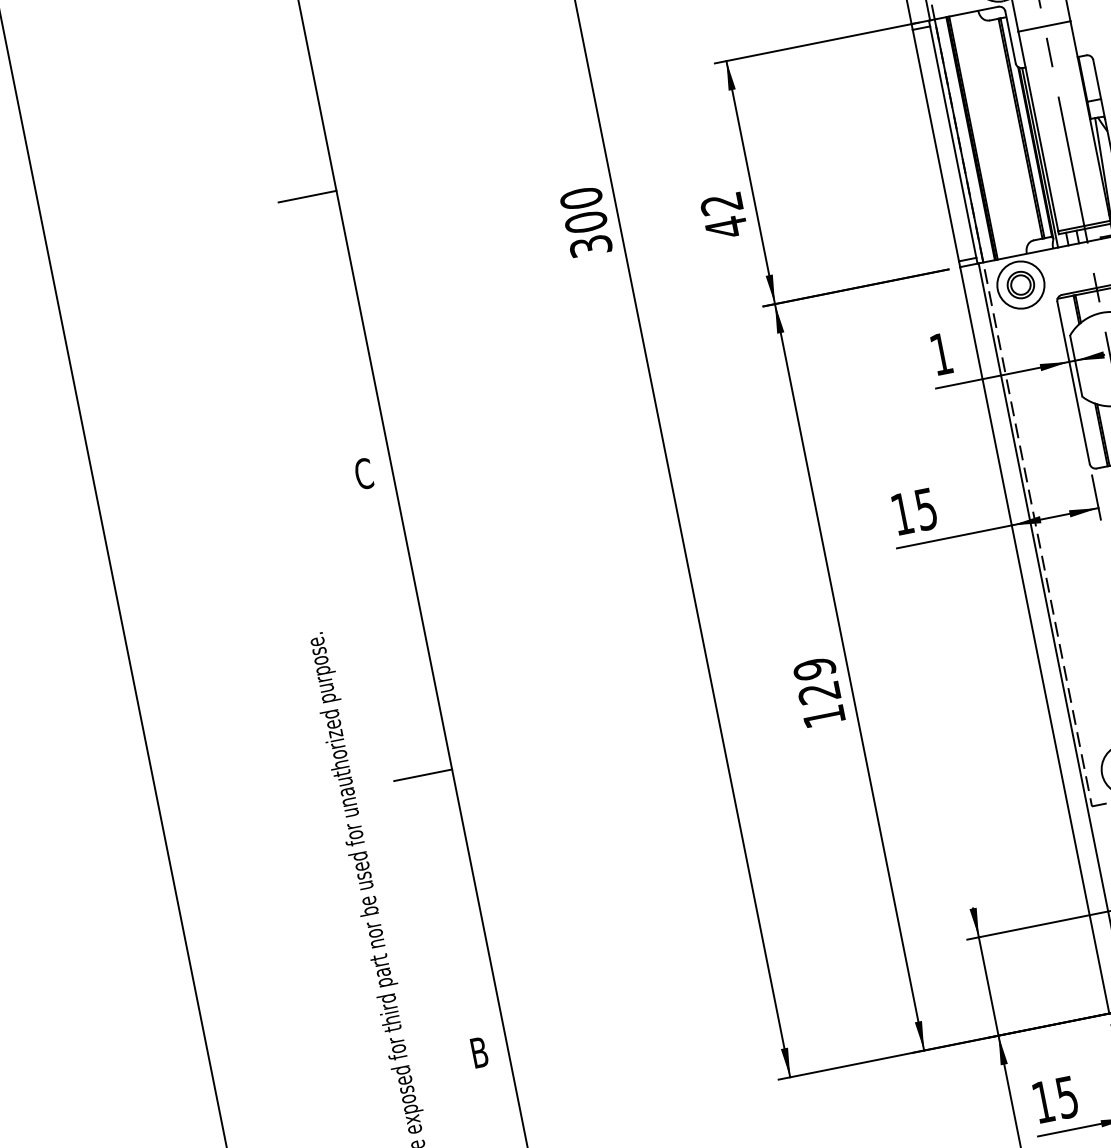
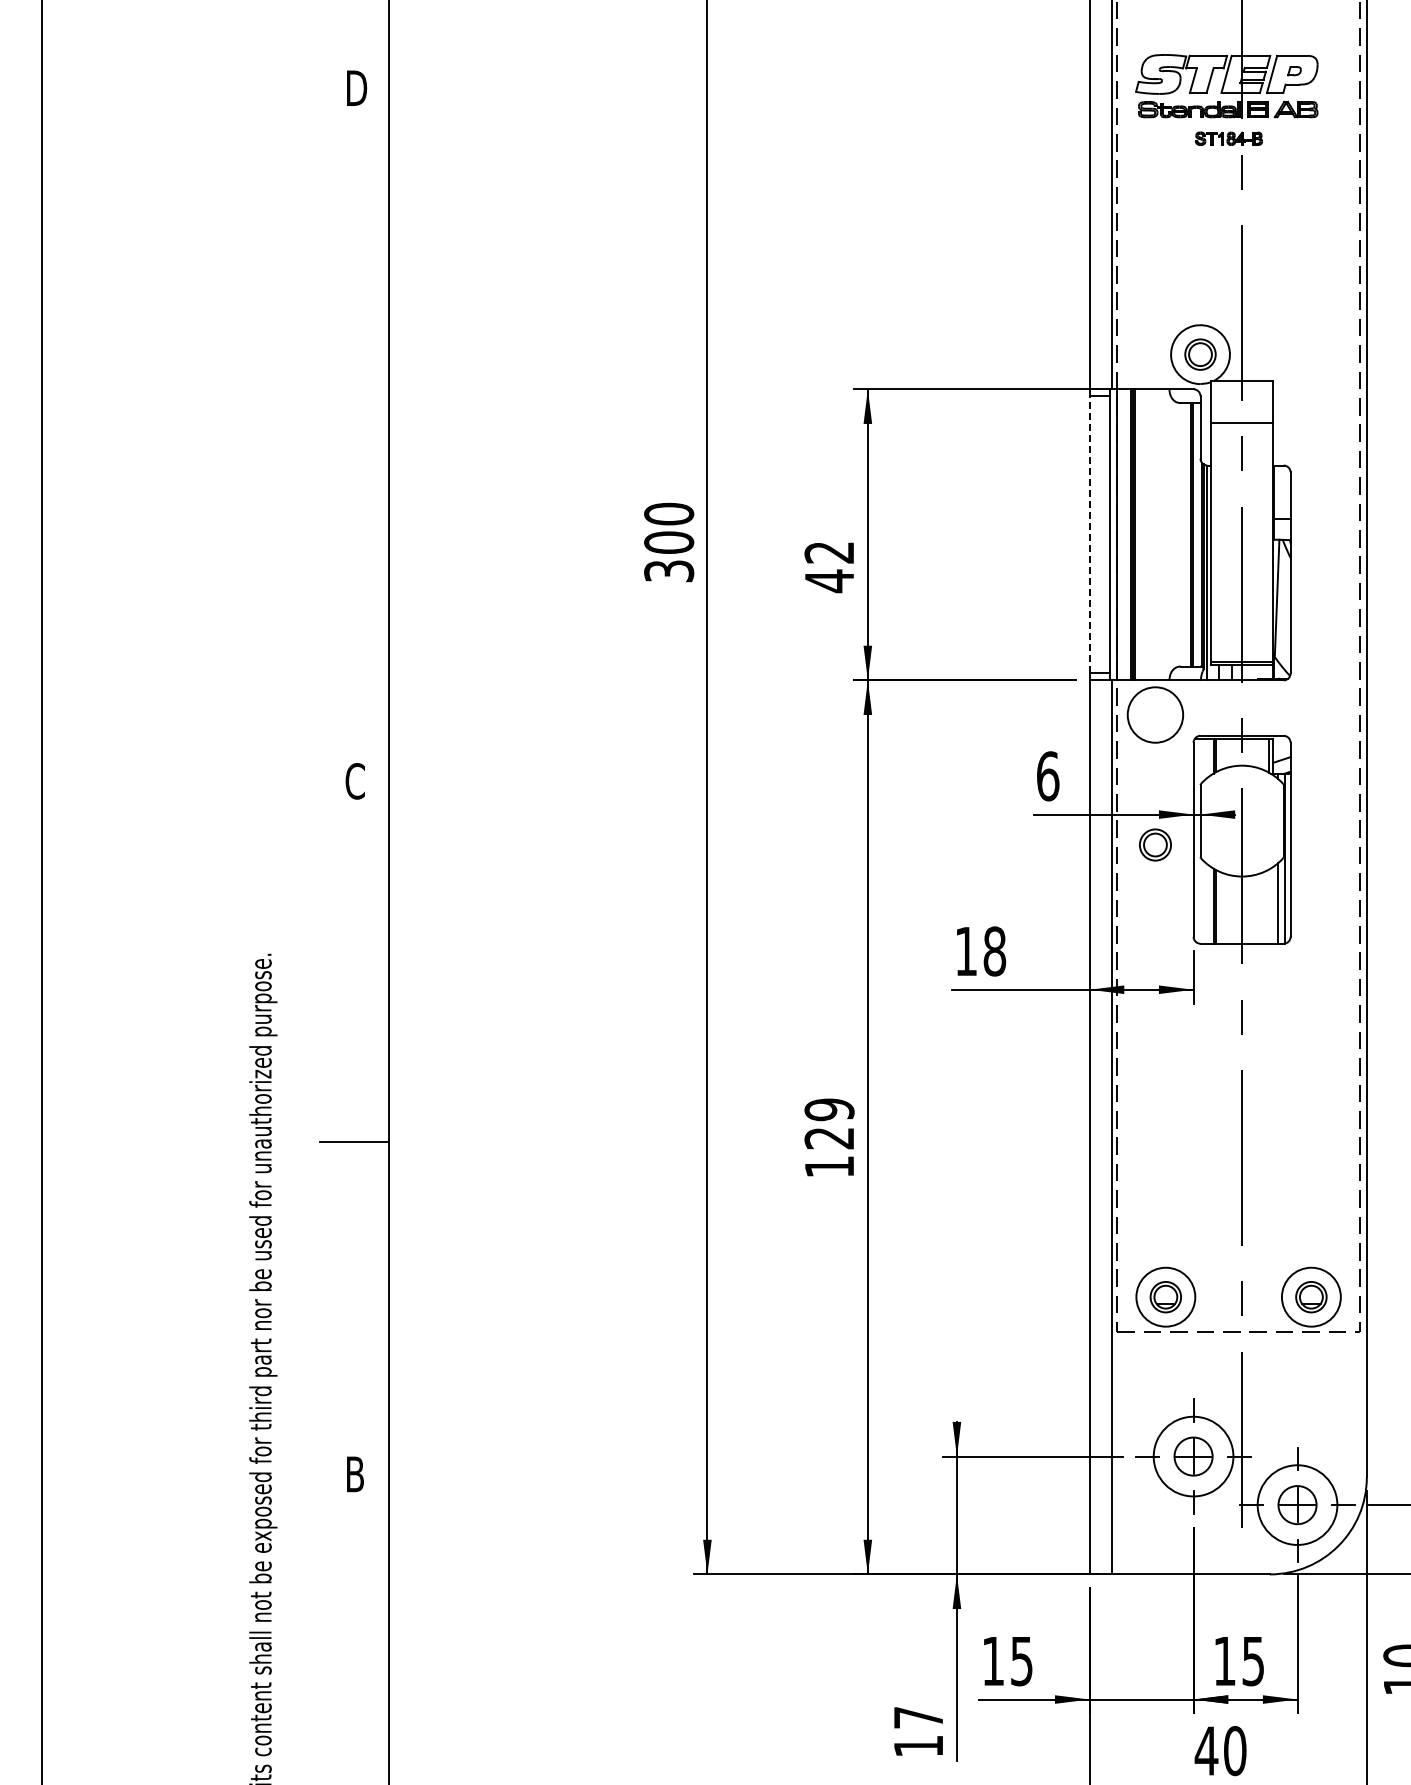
line: (935, 145) -> (1089, 534), solid -> dashed
line: (307, 197) -> (353, 449), removed
part: (1020, 284) -> (1155, 844), moved
text: (941, 354) -> (1048, 776), 1 -> 6
text: (925, 509) -> (994, 951), 15 -> 18

